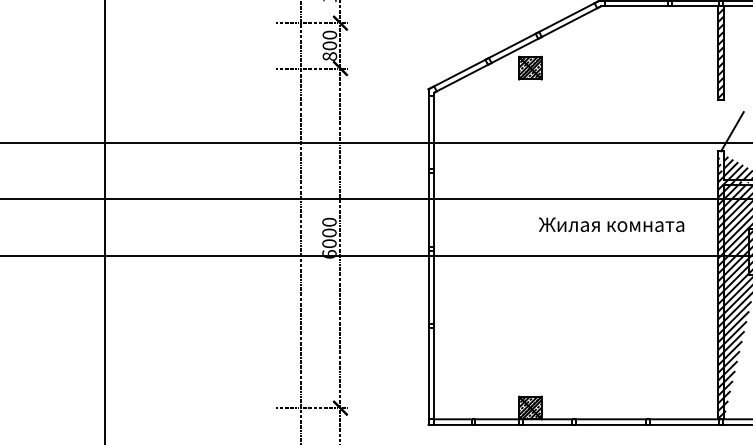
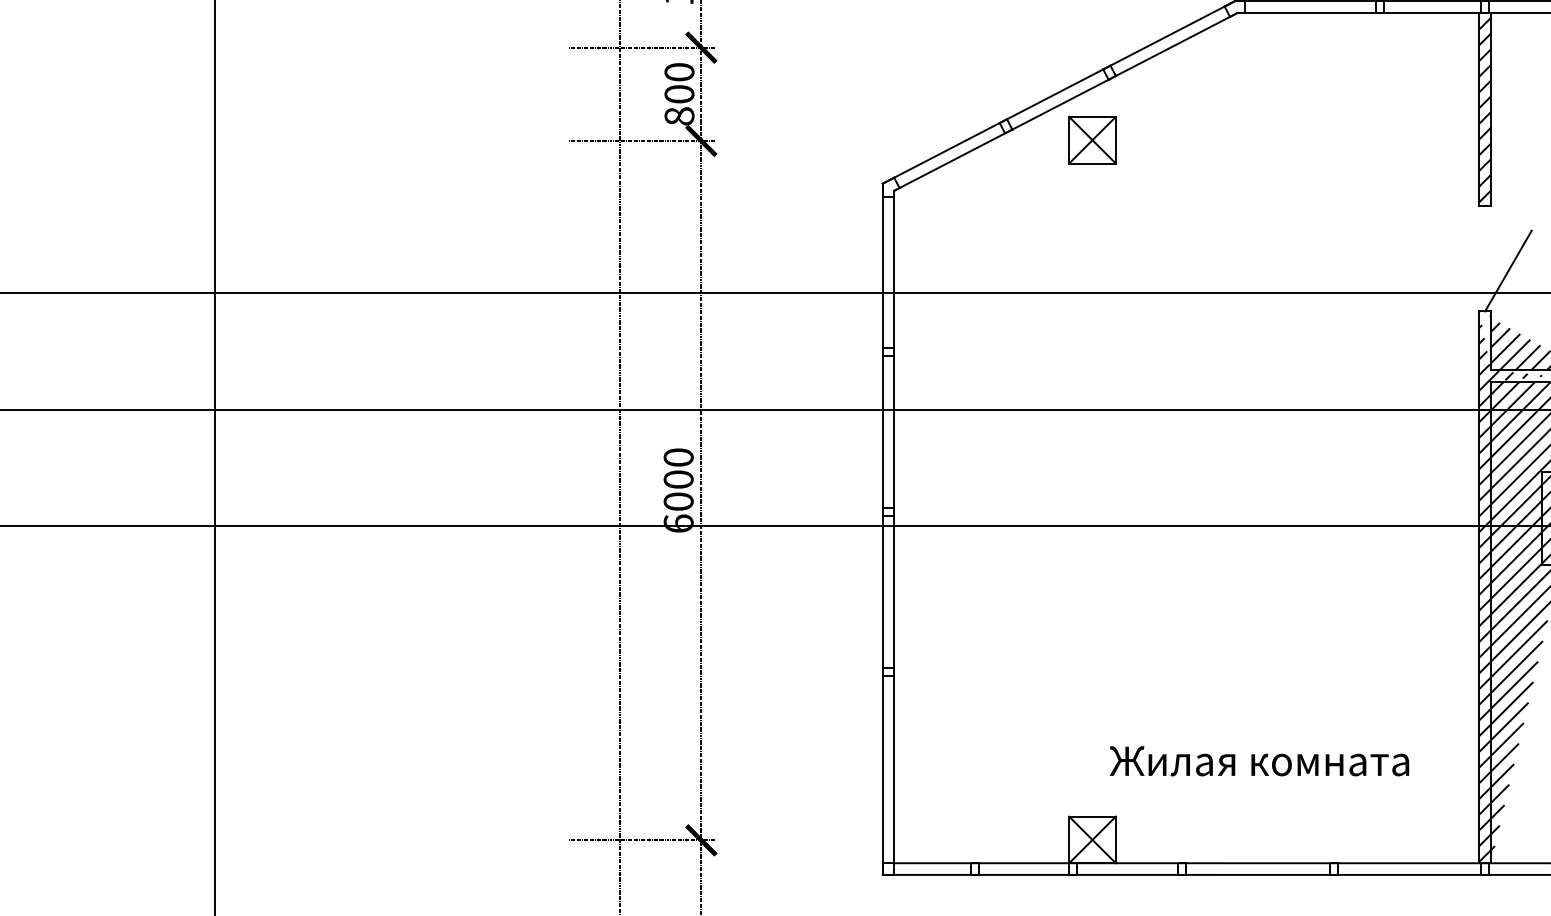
hatch: (530, 67) -> (1092, 138), removed
text: (611, 224) -> (1259, 760), moved
hatch: (530, 407) -> (1092, 838), removed

